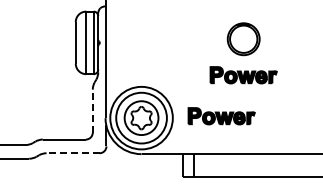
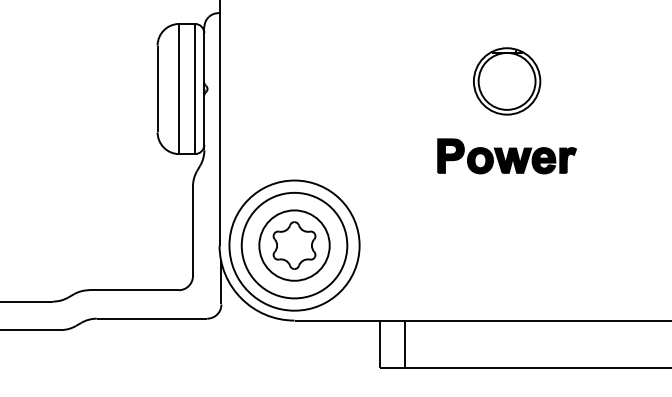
line: (92, 111) -> (192, 231), dashed -> solid
part: (221, 116) -> (460, 242), removed
line: (73, 153) -> (152, 319), dashed -> solid

